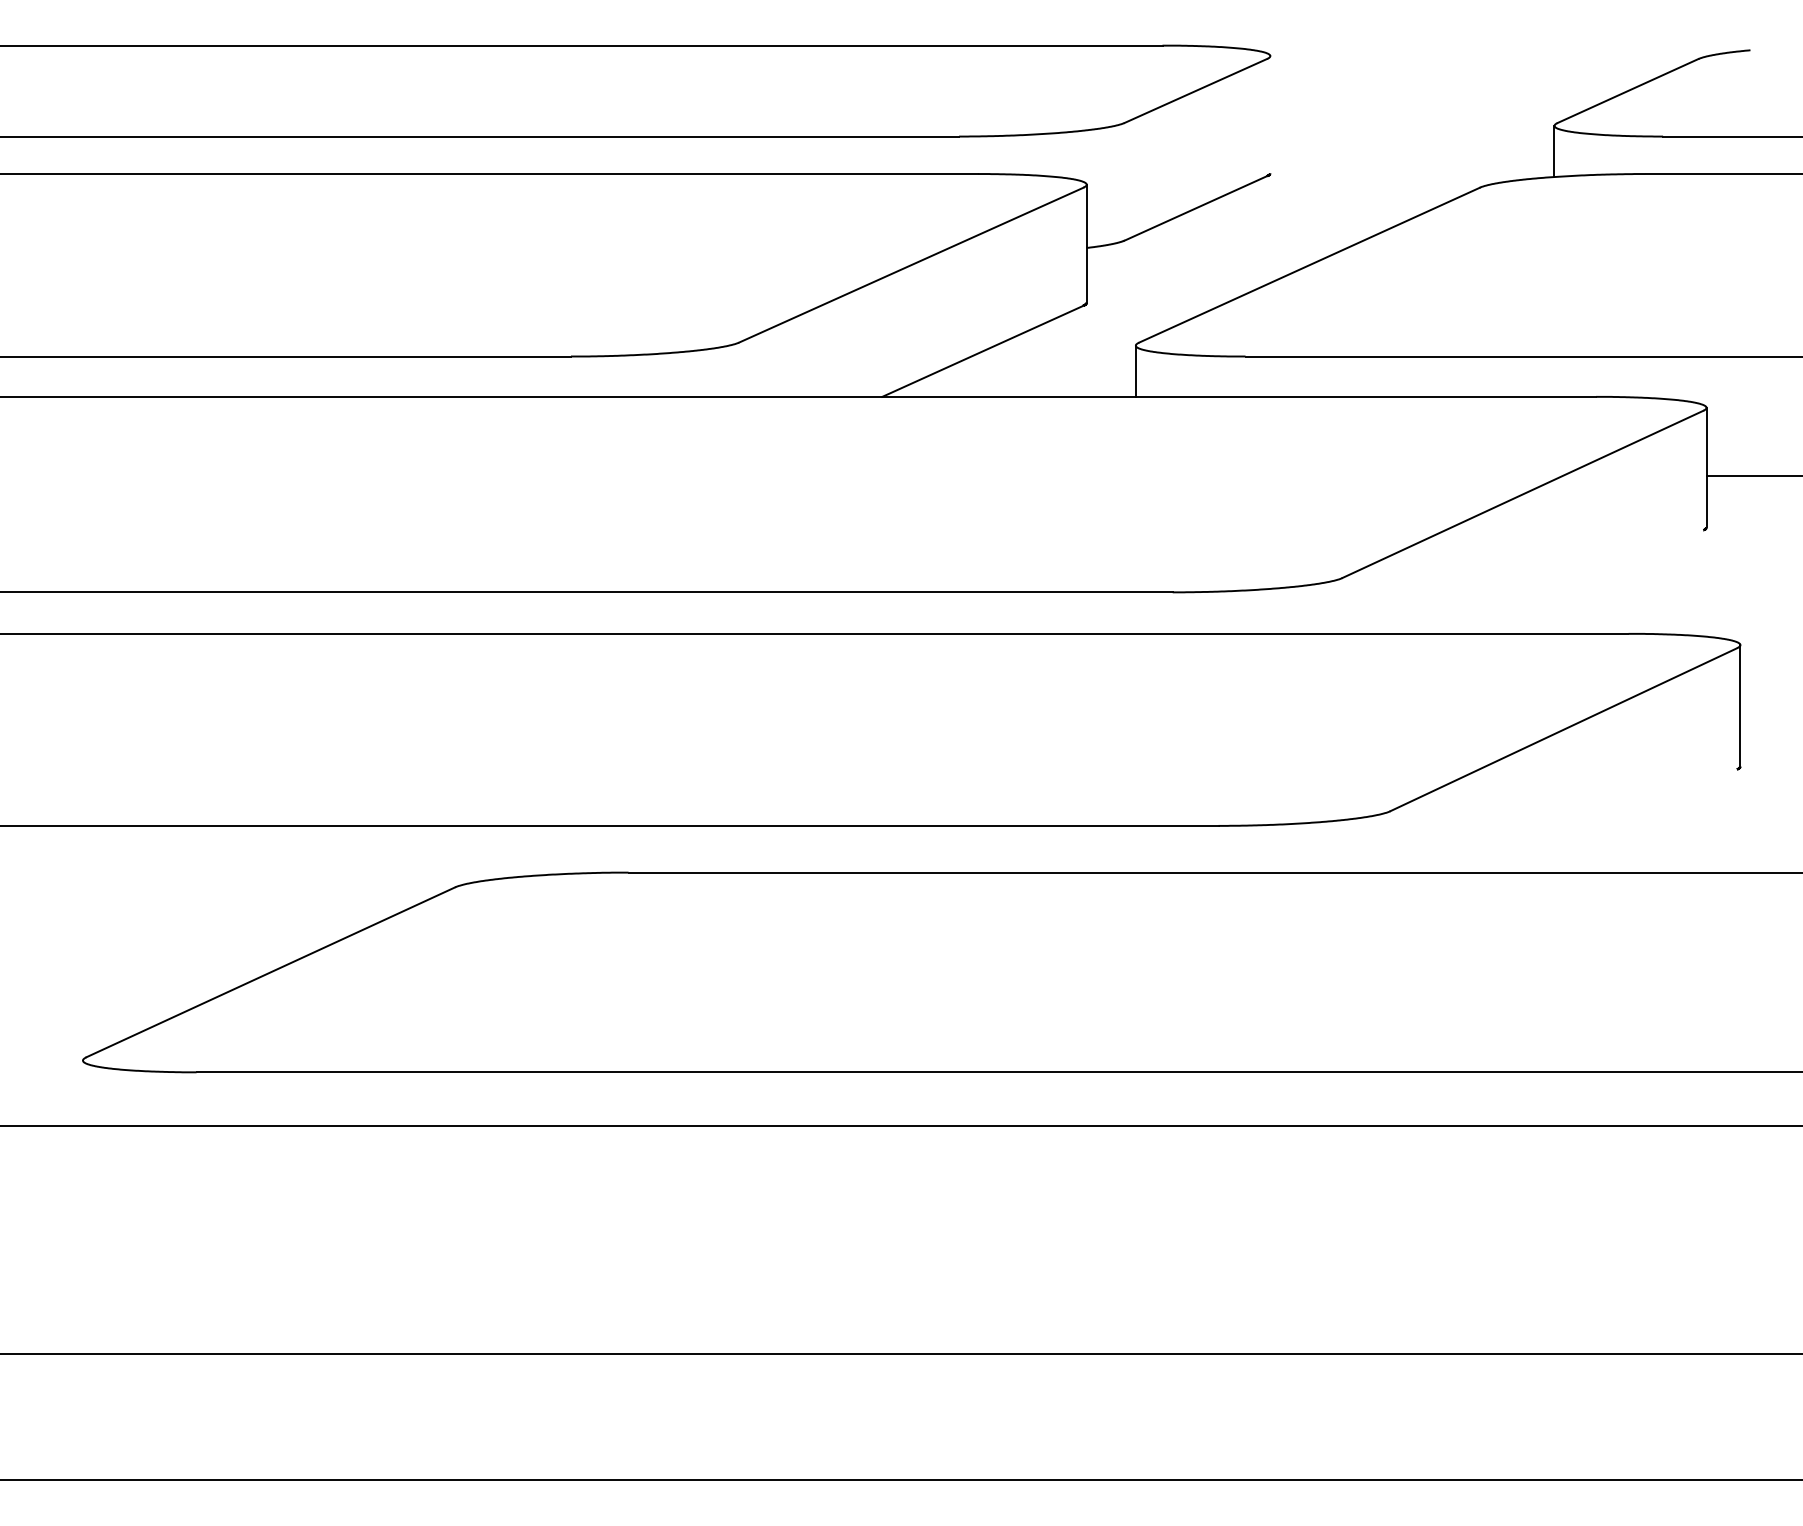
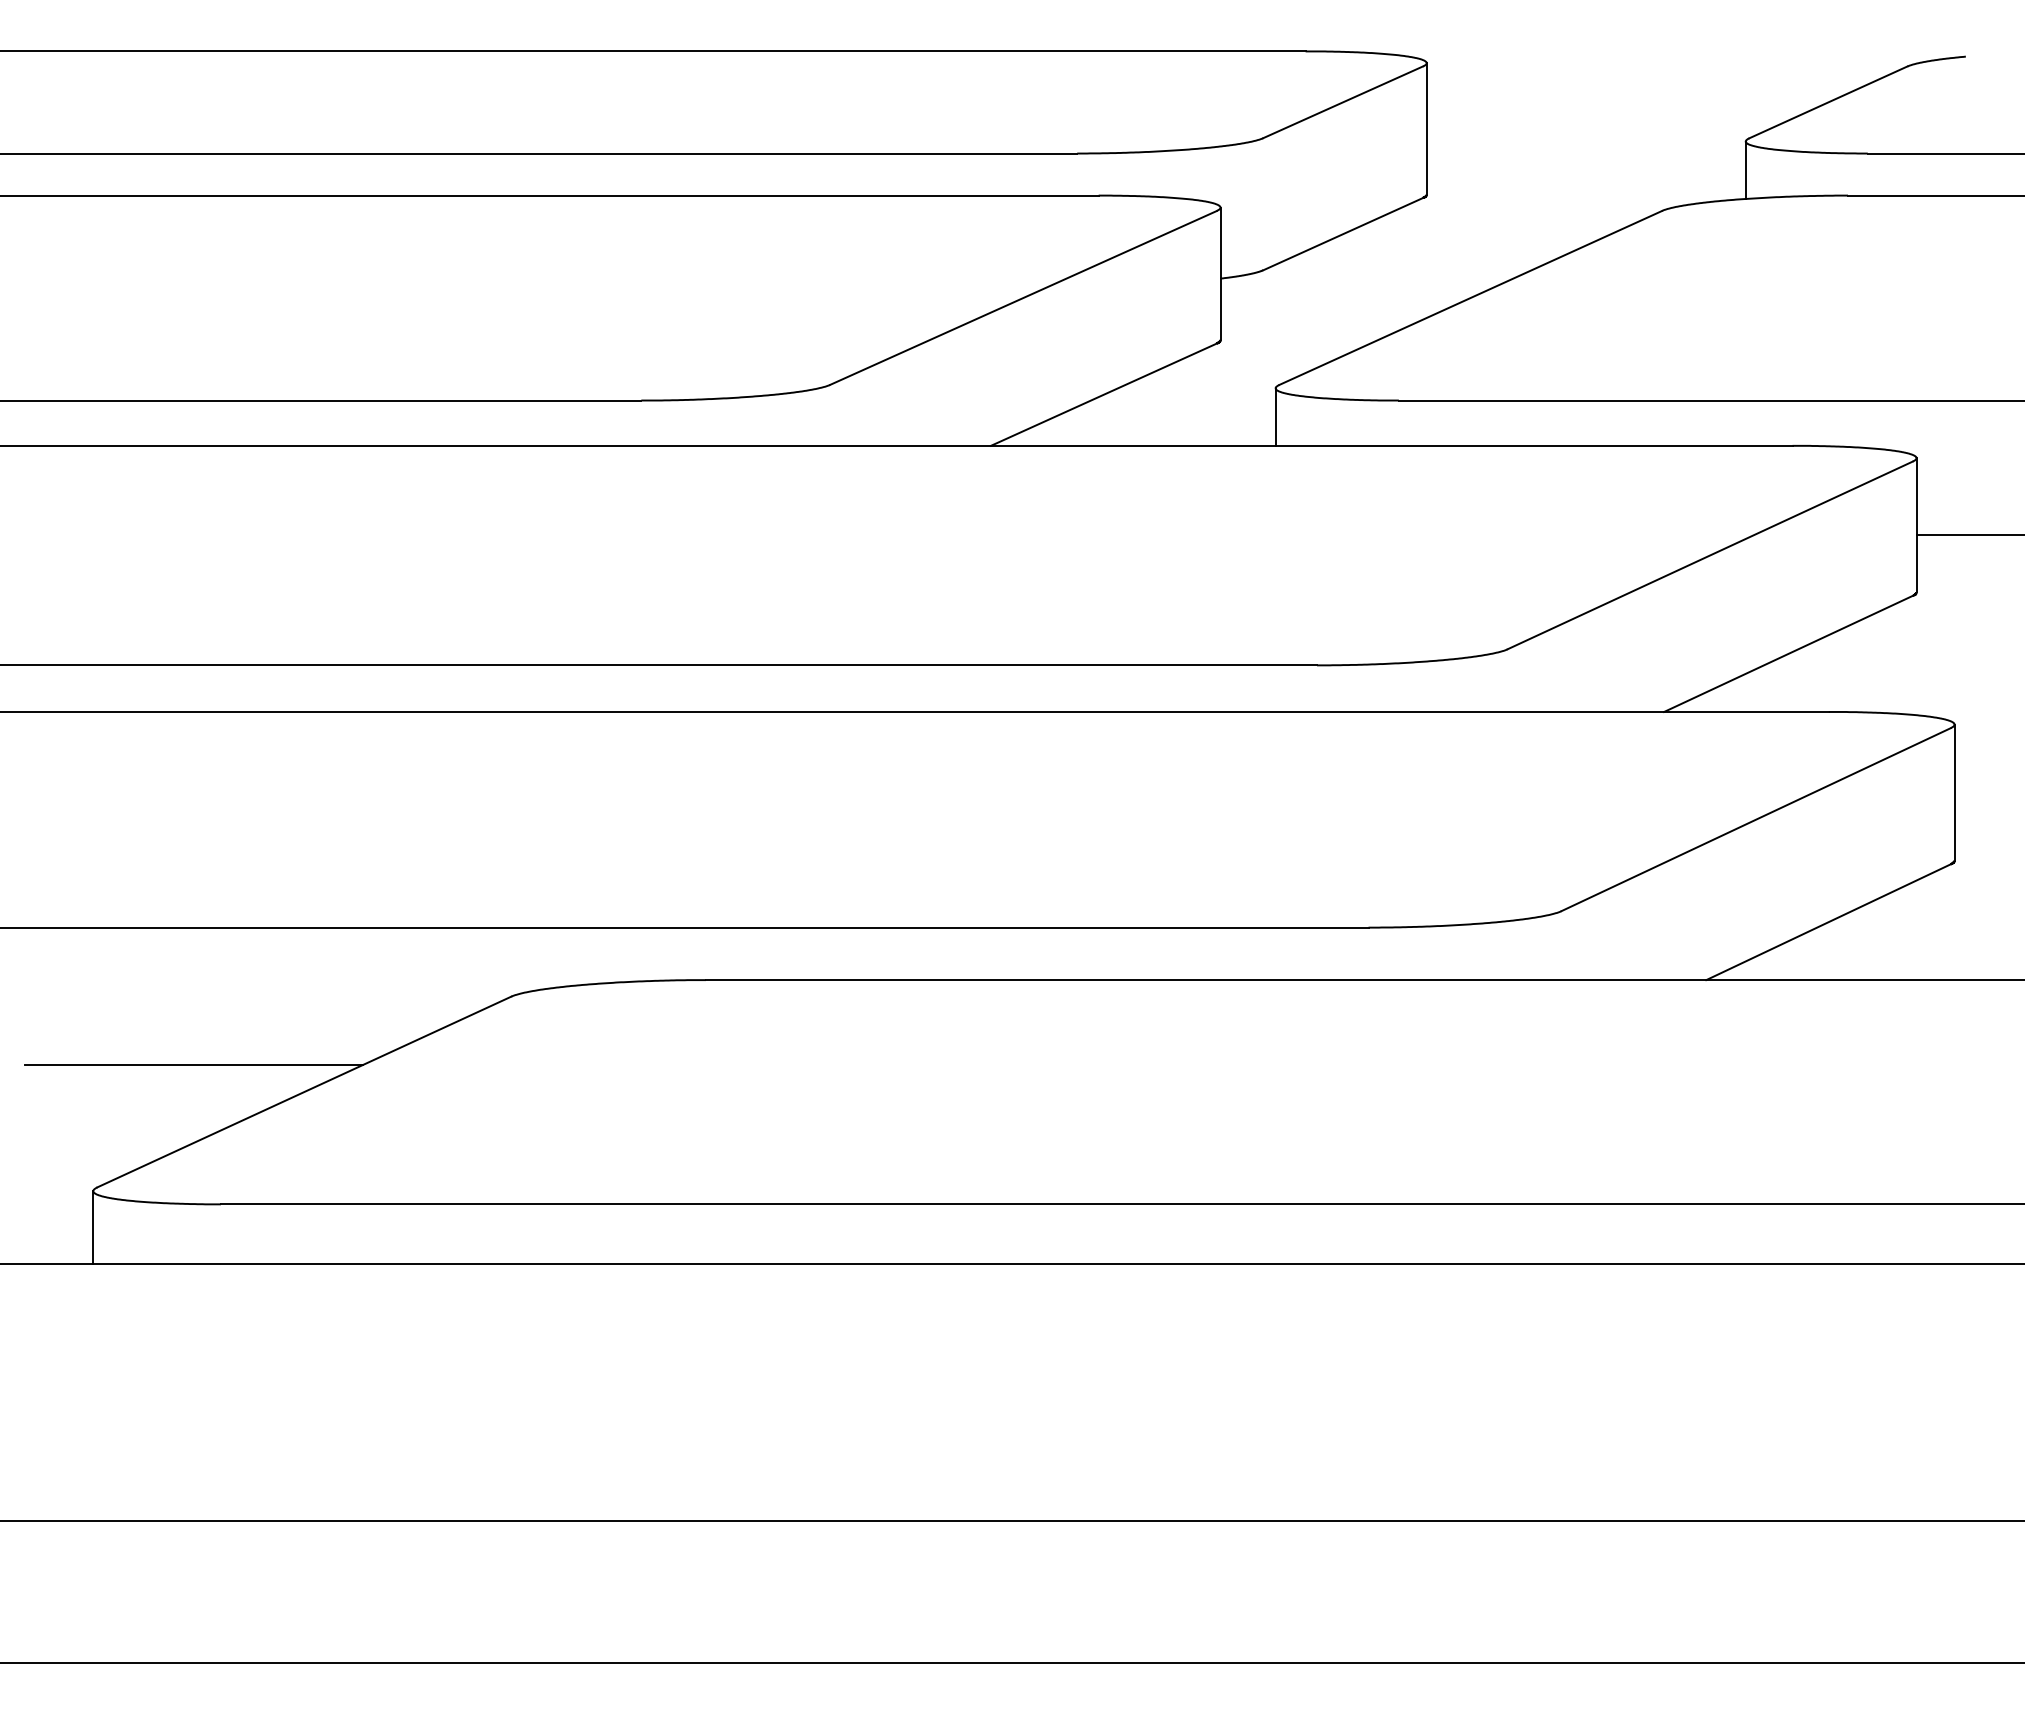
line: (1270, 114) -> (1426, 128), added
line: (1592, 581) -> (1788, 653), added
line: (1628, 821) -> (1828, 922), added
line: (172, 948) -> (193, 1065), added
line: (83, 1092) -> (93, 1227), added

